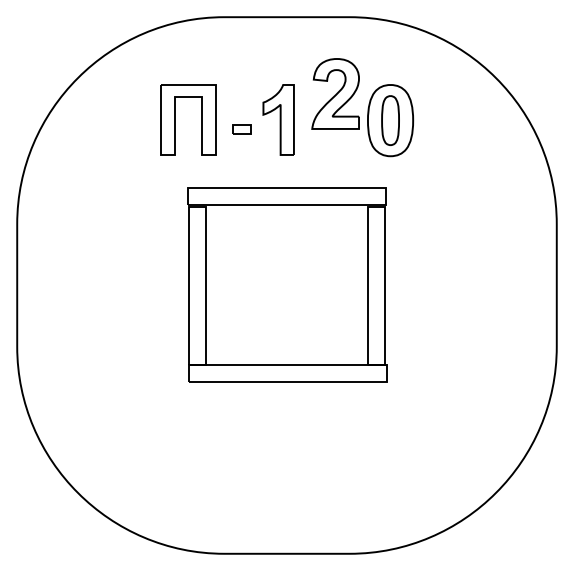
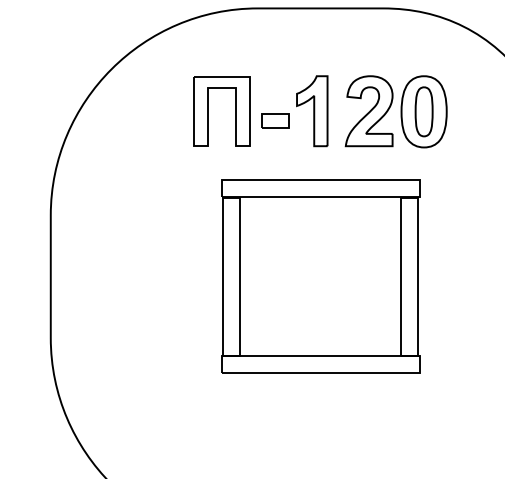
part: (335, 93) -> (369, 110), moved
part: (241, 129) -> (275, 120), size x1.43

